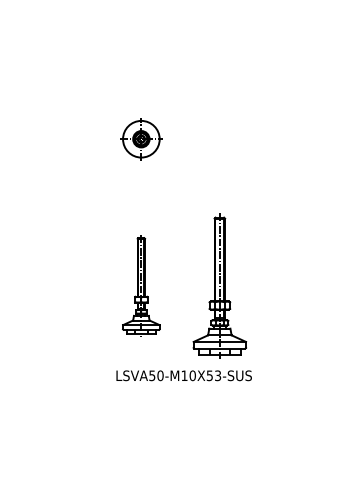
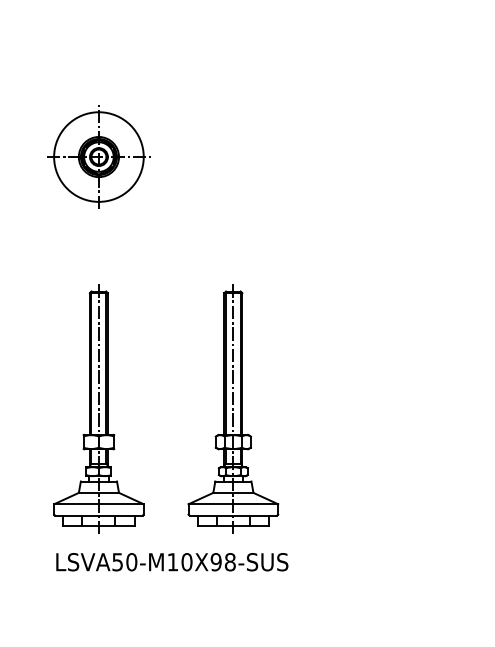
part: (141, 139) -> (99, 157), size x1.43
part: (141, 285) -> (99, 407), size x1.43
text: (213, 375) -> (222, 561), LSVA50-M10X53-SUS -> LSVA50-M10X98-SUS

